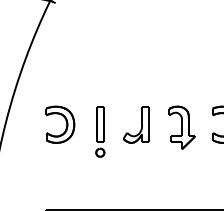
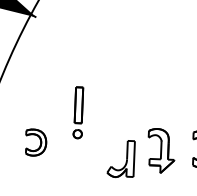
part: (60, 124) -> (36, 142), size x0.7
part: (136, 124) -> (121, 158), moved
part: (100, 131) -> (78, 112), moved

